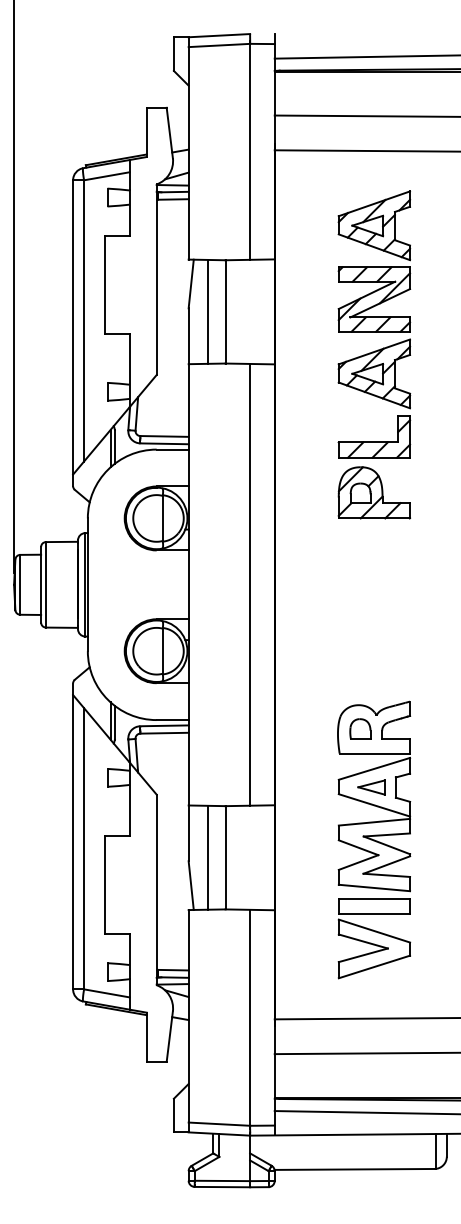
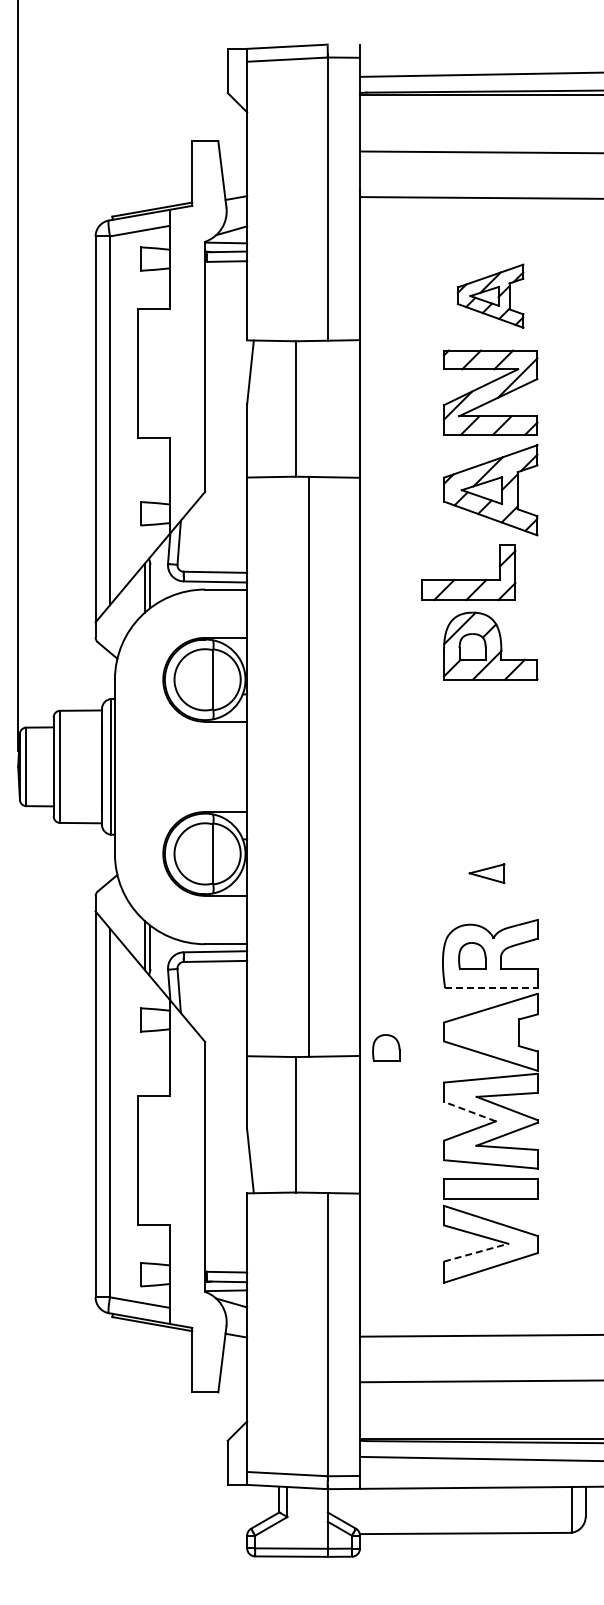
part: (374, 226) -> (490, 296), size x0.7
line: (208, 311) -> (272, 408), removed
part: (374, 441) -> (468, 579), moved
line: (249, 584) -> (308, 766), moved
line: (375, 753) -> (491, 988), solid -> dashed
part: (371, 787) -> (486, 873), moved
part: (294, 798) -> (386, 1047), added
line: (358, 847) -> (469, 1111), solid -> dashed
line: (208, 857) -> (272, 1124), removed
line: (363, 955) -> (476, 1252), solid -> dashed

